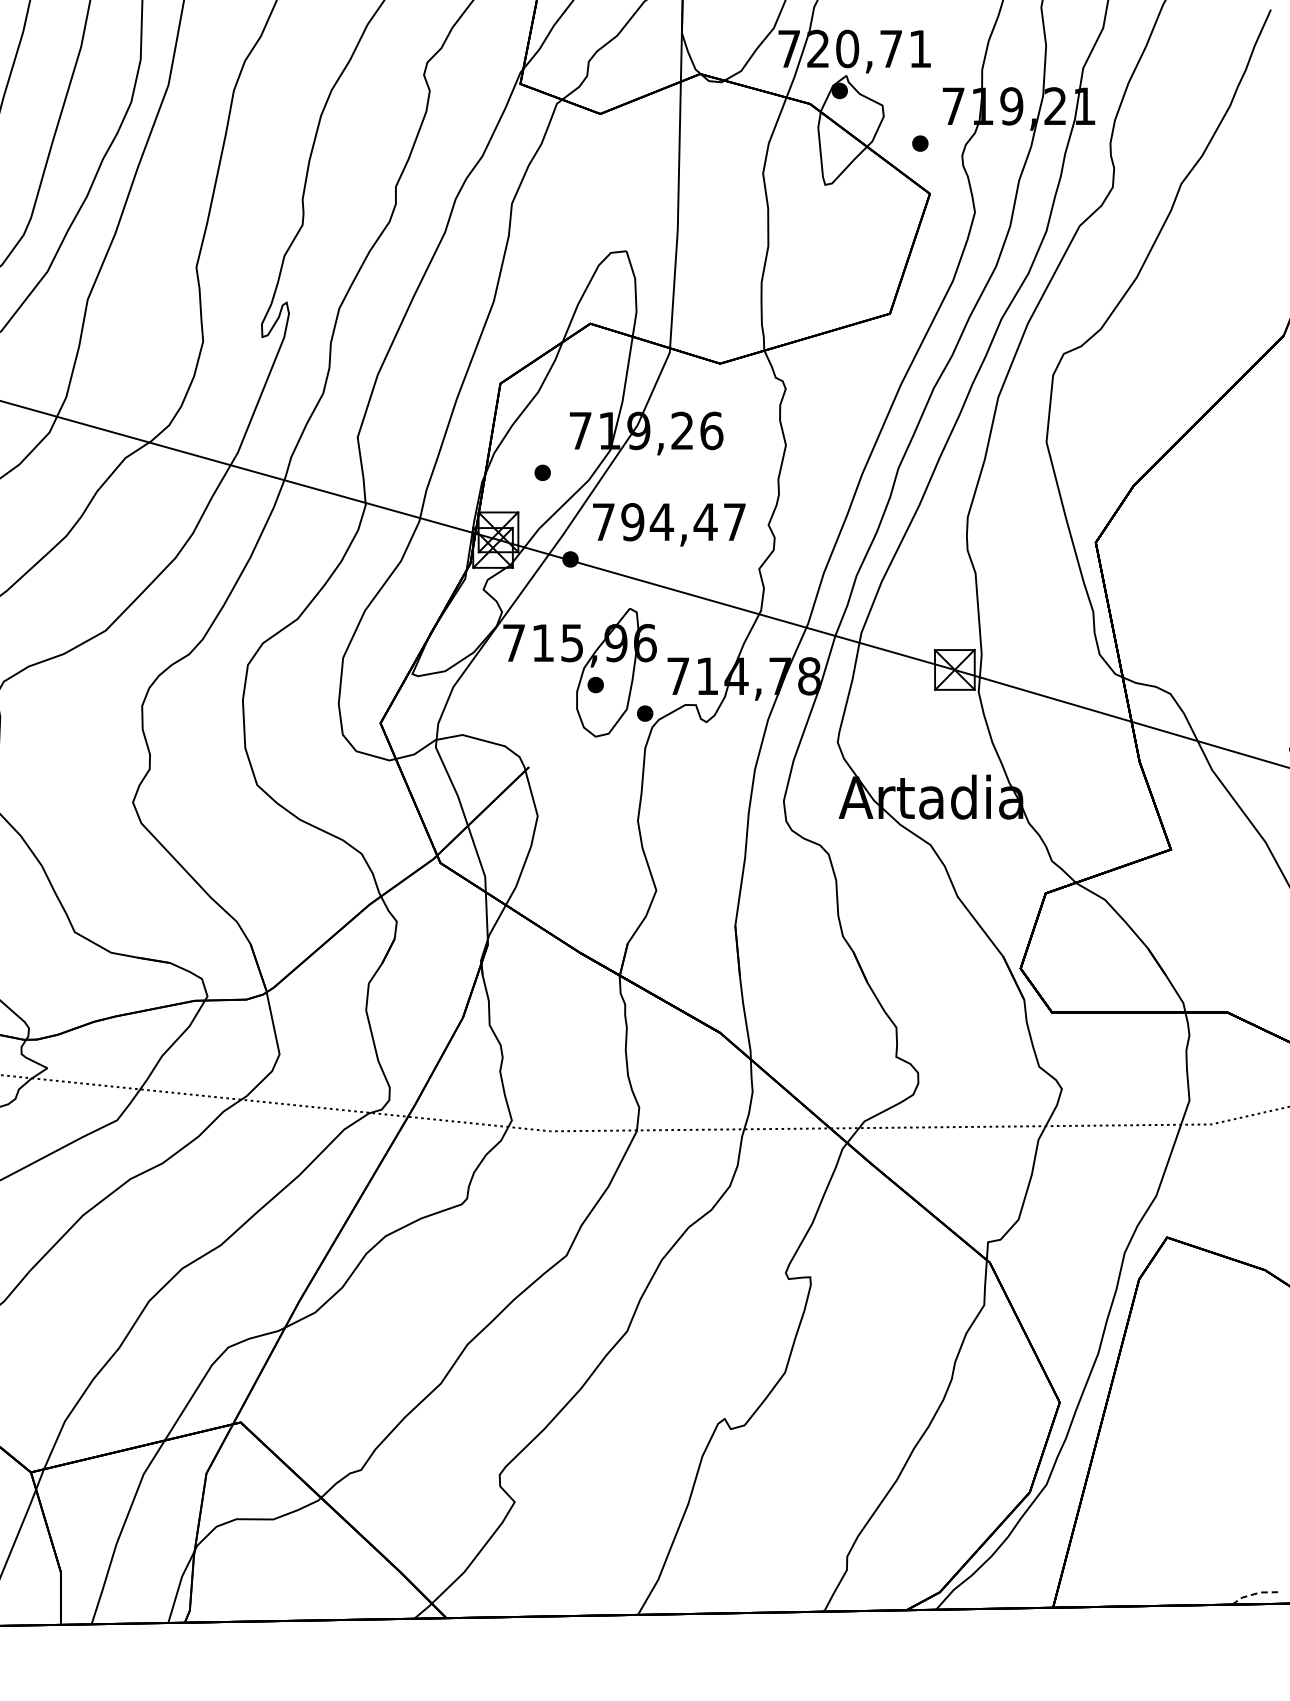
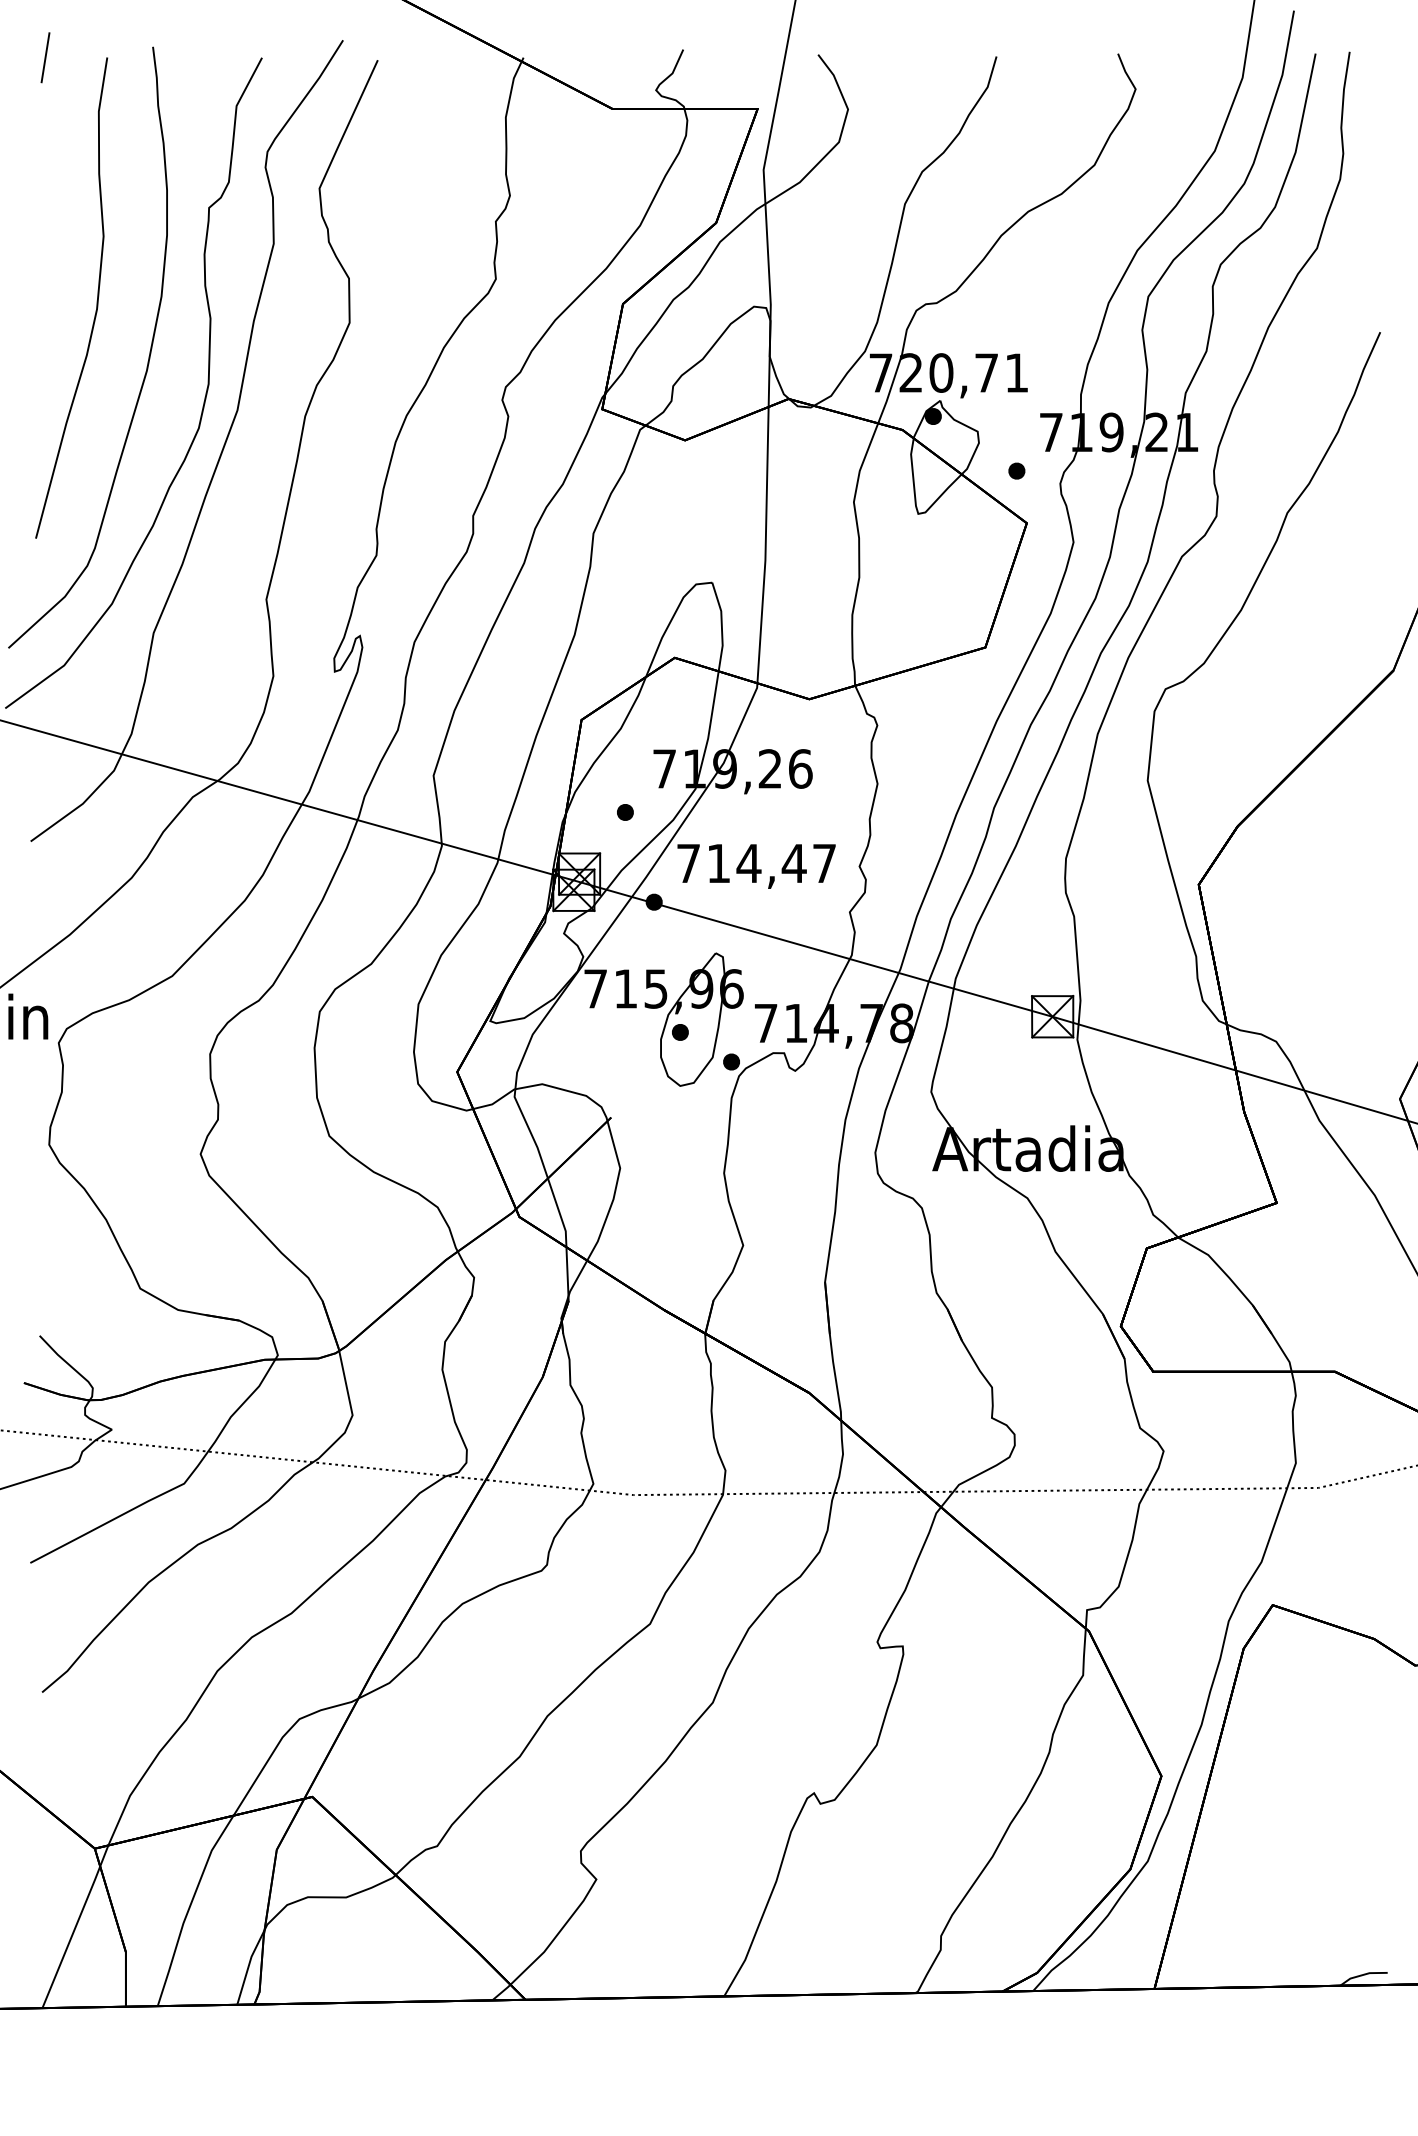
text: (632, 522) -> (718, 863), 794,47 -> 714,47
line: (1253, 1594) -> (1362, 1975), dashed -> solid

